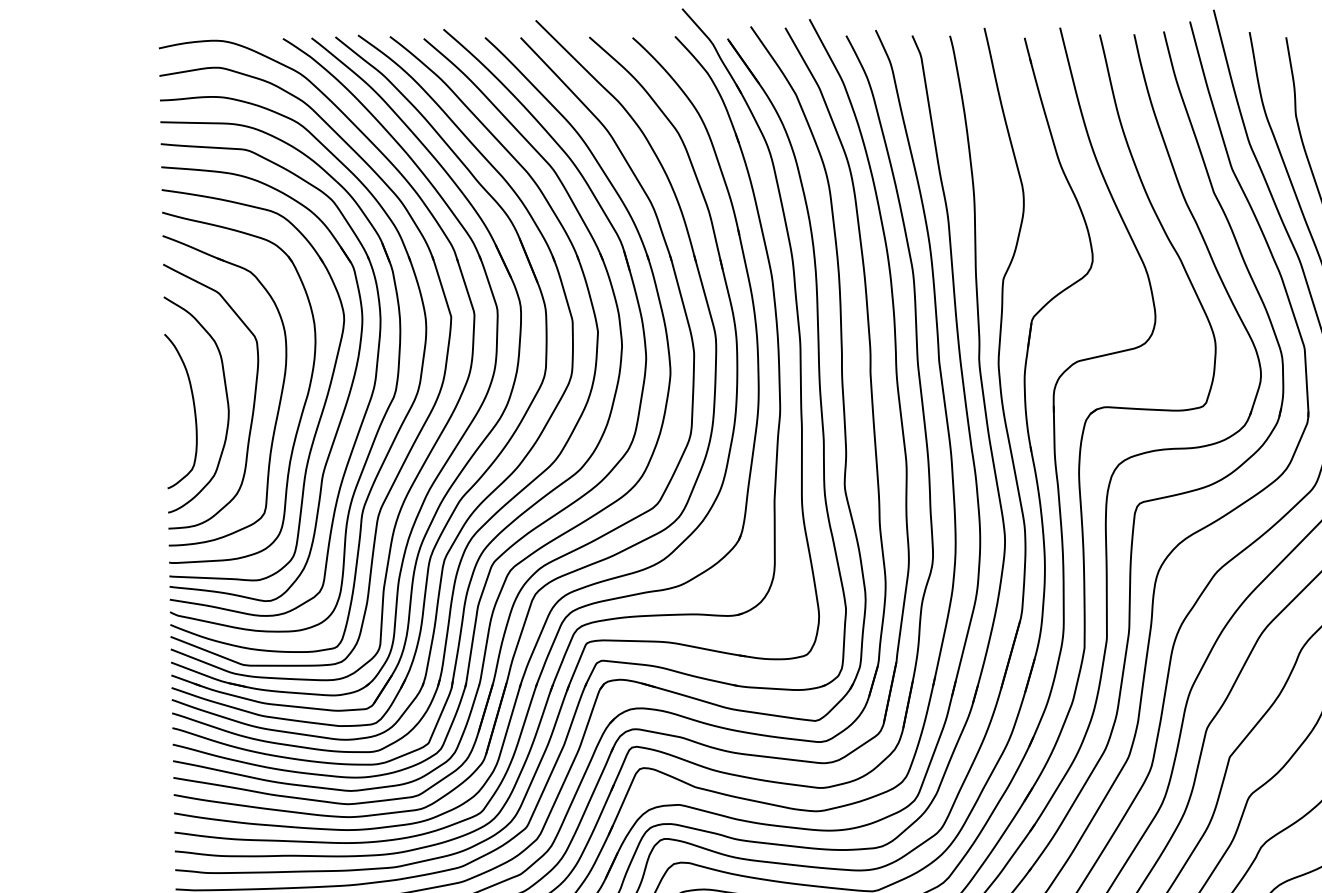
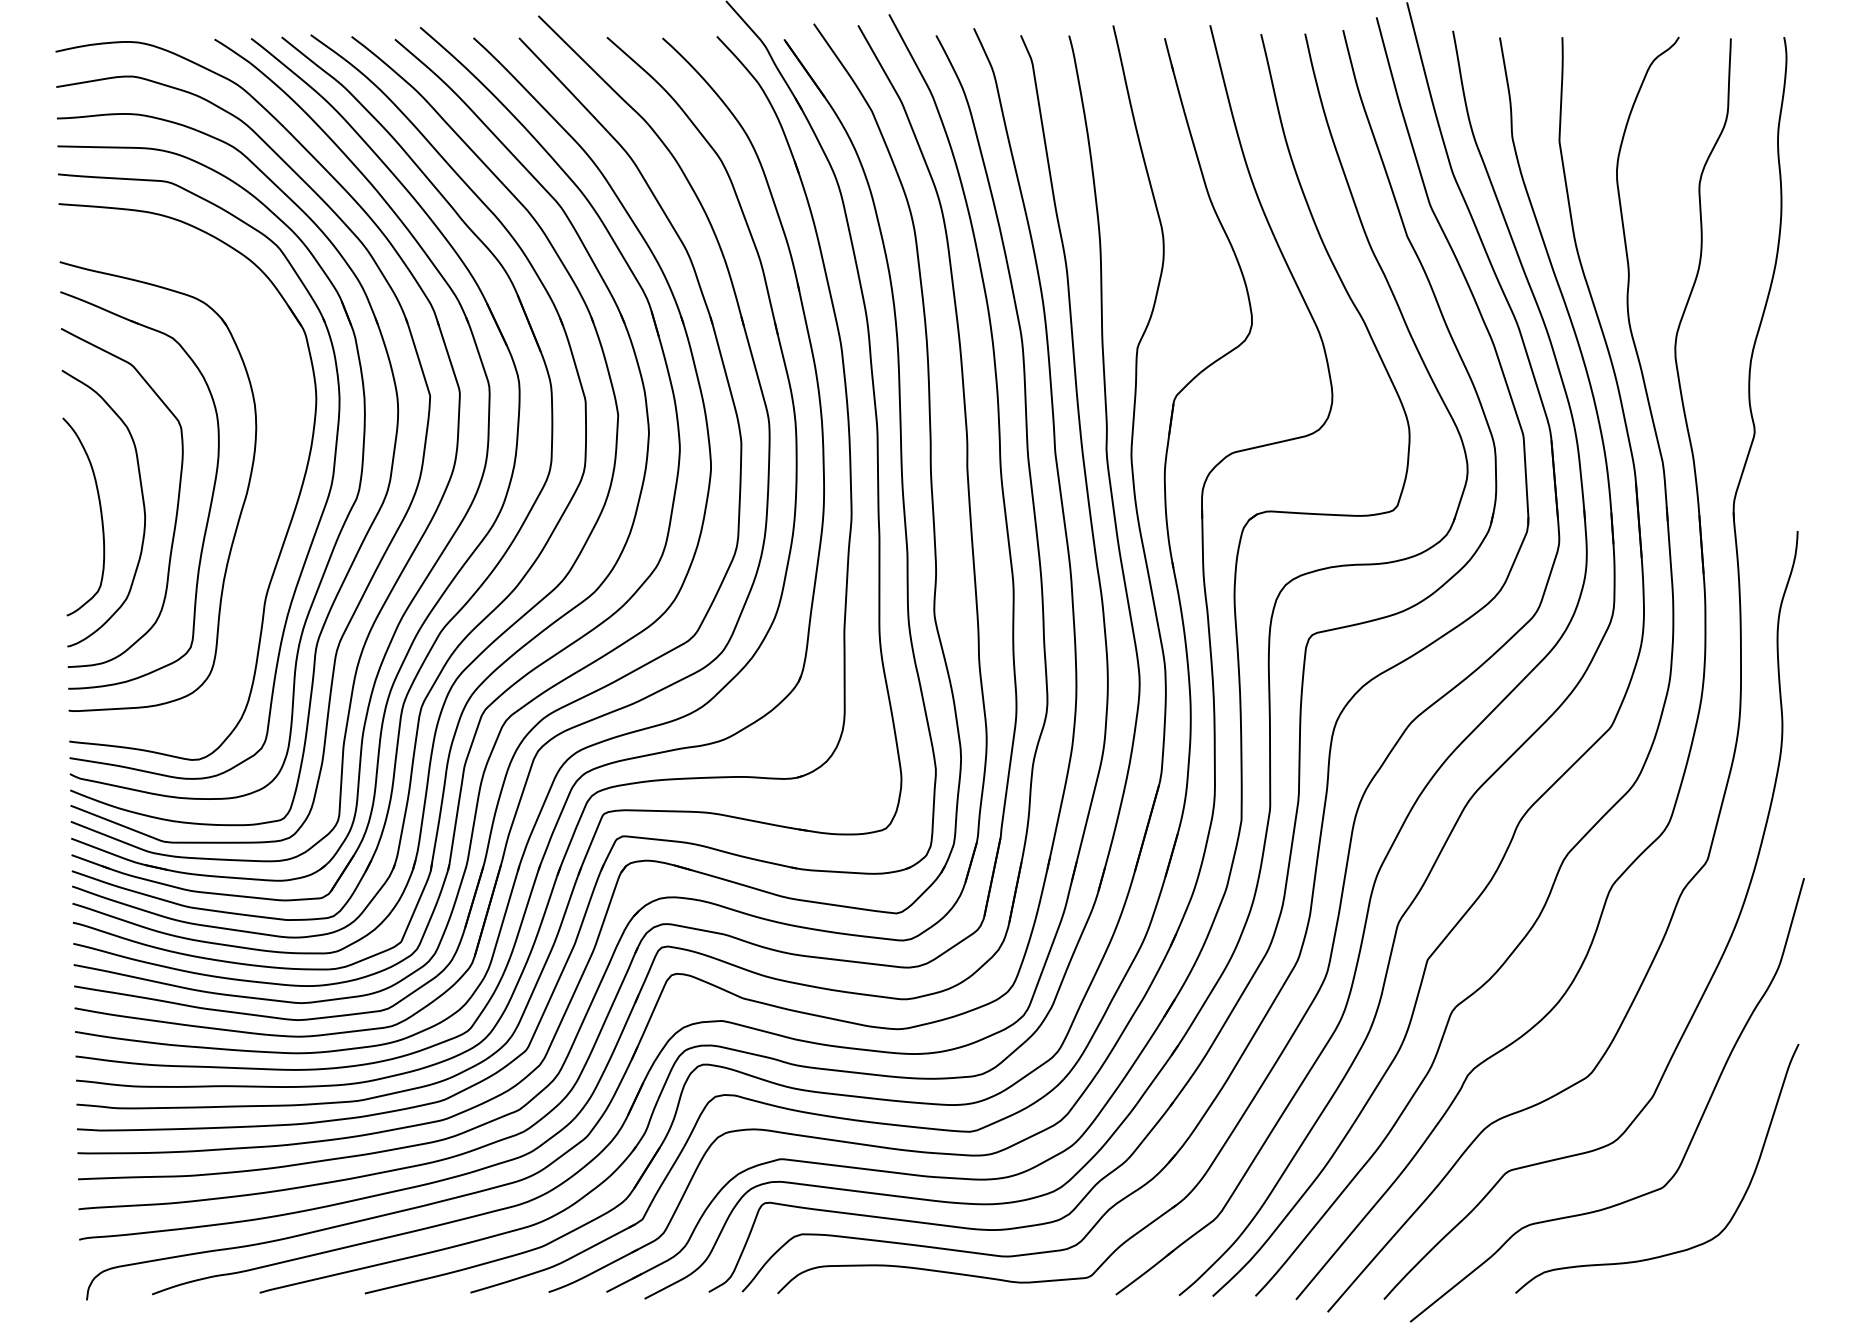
part: (322, 408) -> (265, 512), removed

